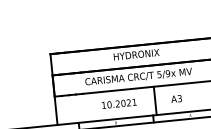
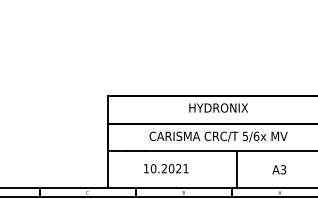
text: (167, 73) -> (256, 135), 5/9x -> 5/6x
text: (176, 98) -> (279, 169), moved
text: (119, 103) -> (166, 168), moved

